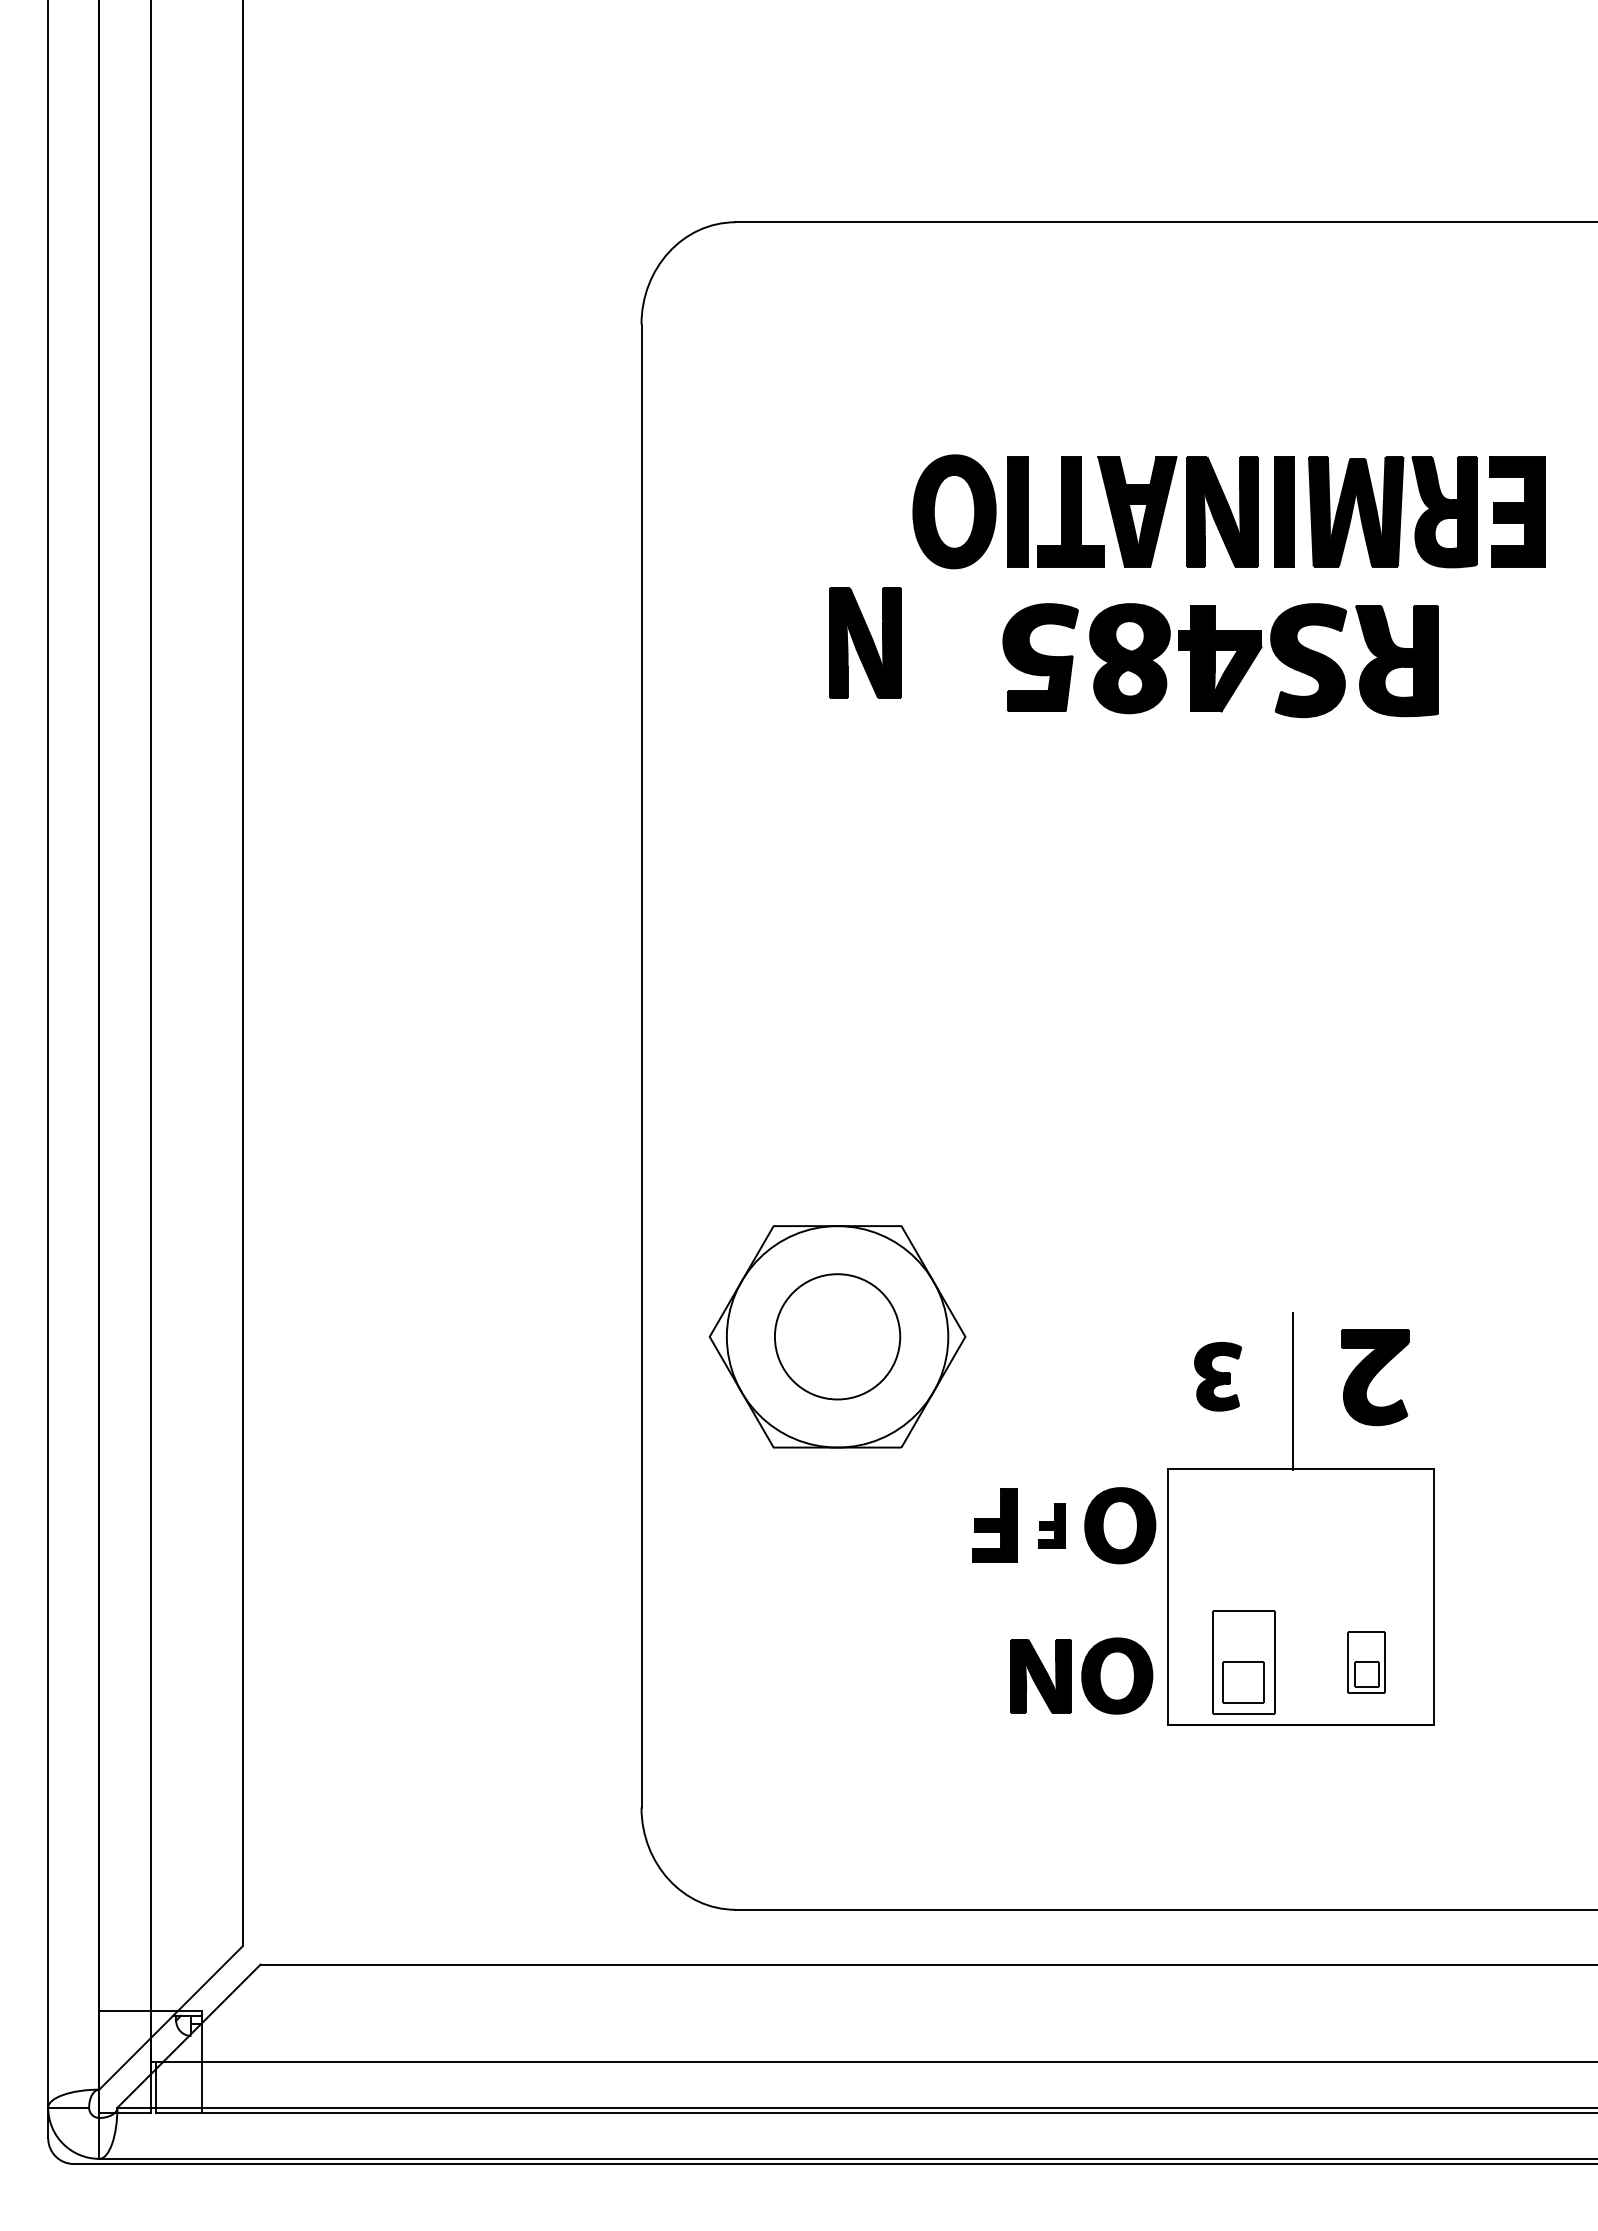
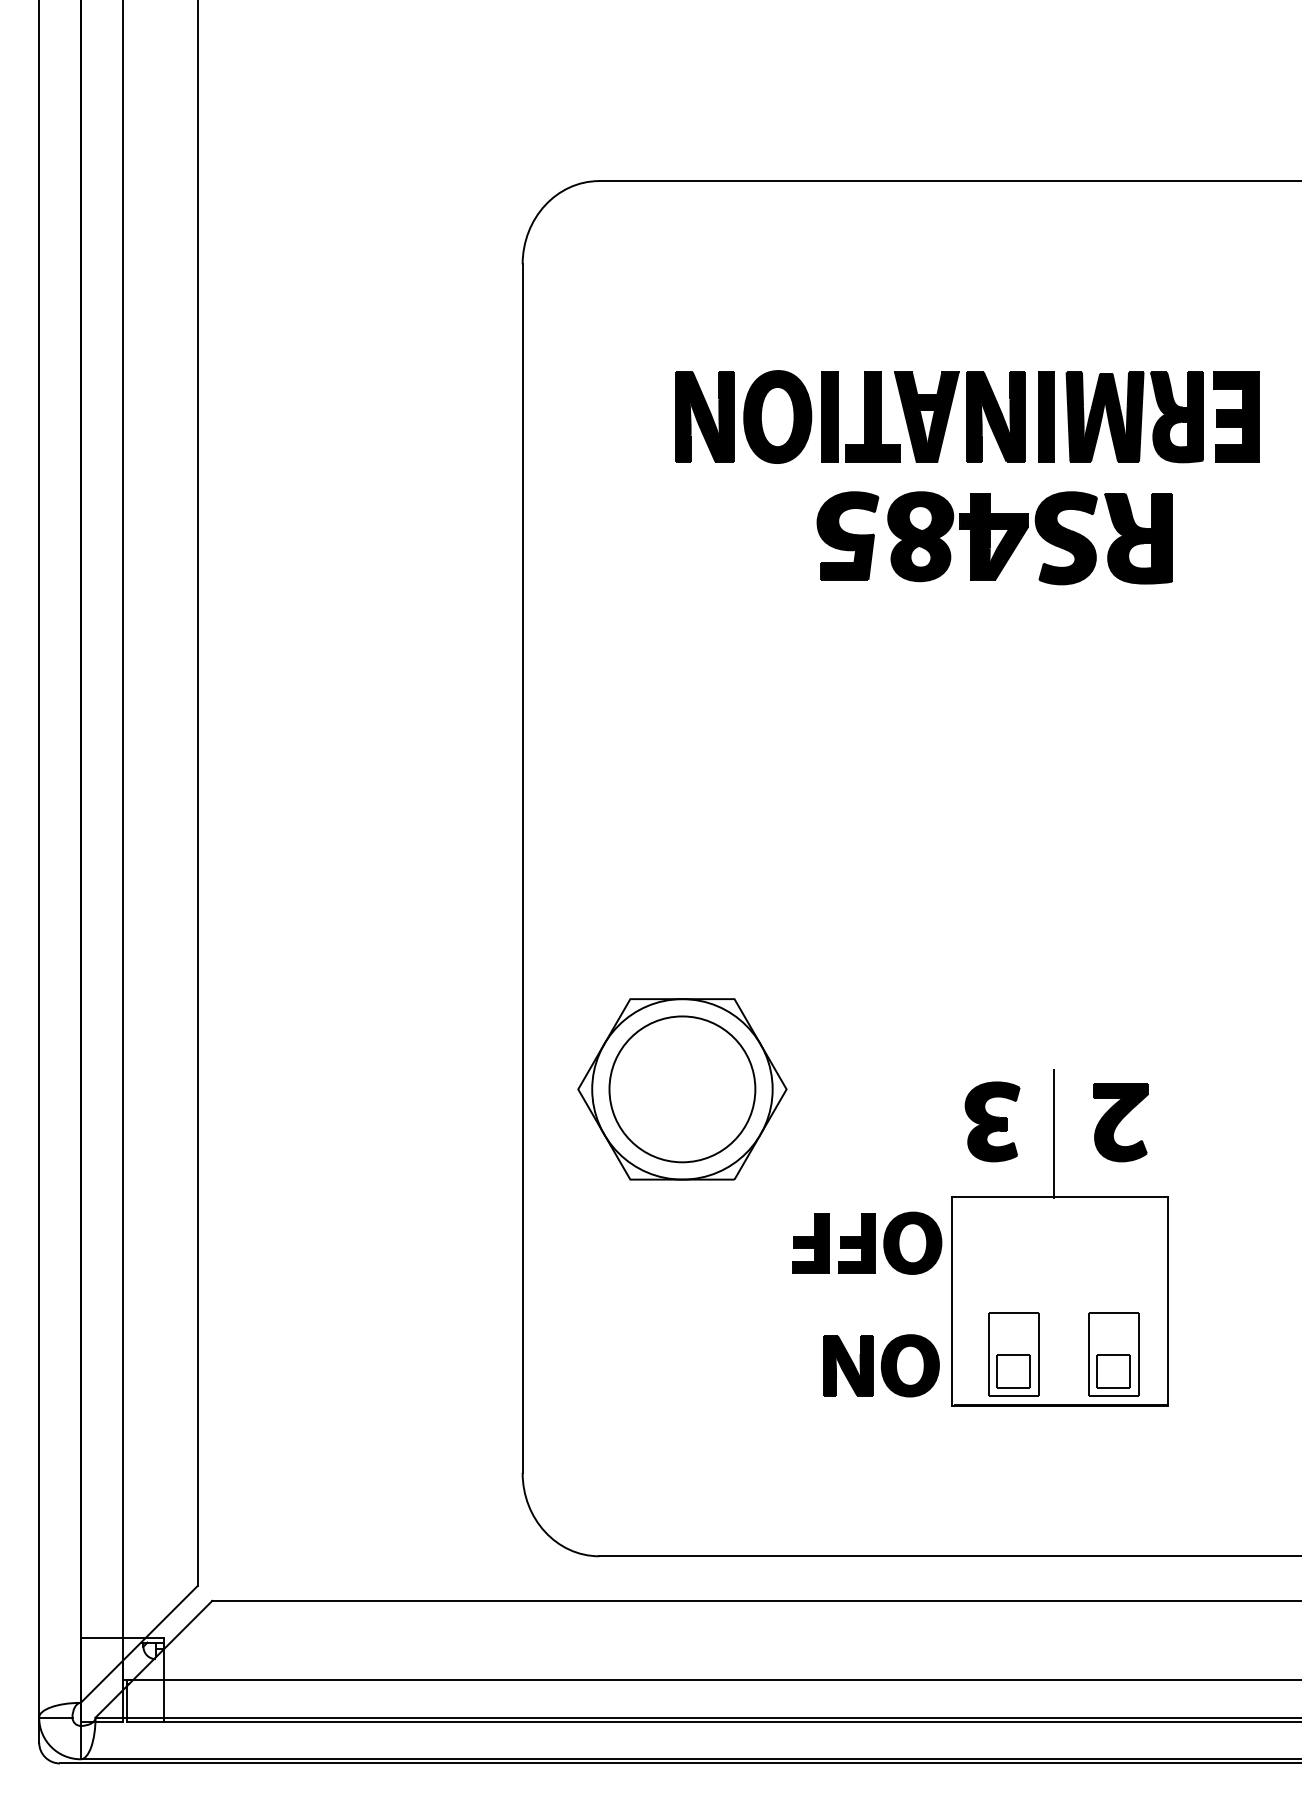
part: (864, 642) -> (704, 416), moved
circle: (837, 1336) -> (682, 1089), size x1.43
part: (1218, 1376) -> (992, 1121), size x1.43
part: (1051, 1525) -> (856, 1243), size x1.67
part: (1366, 1662) -> (1113, 1354), size x1.67

